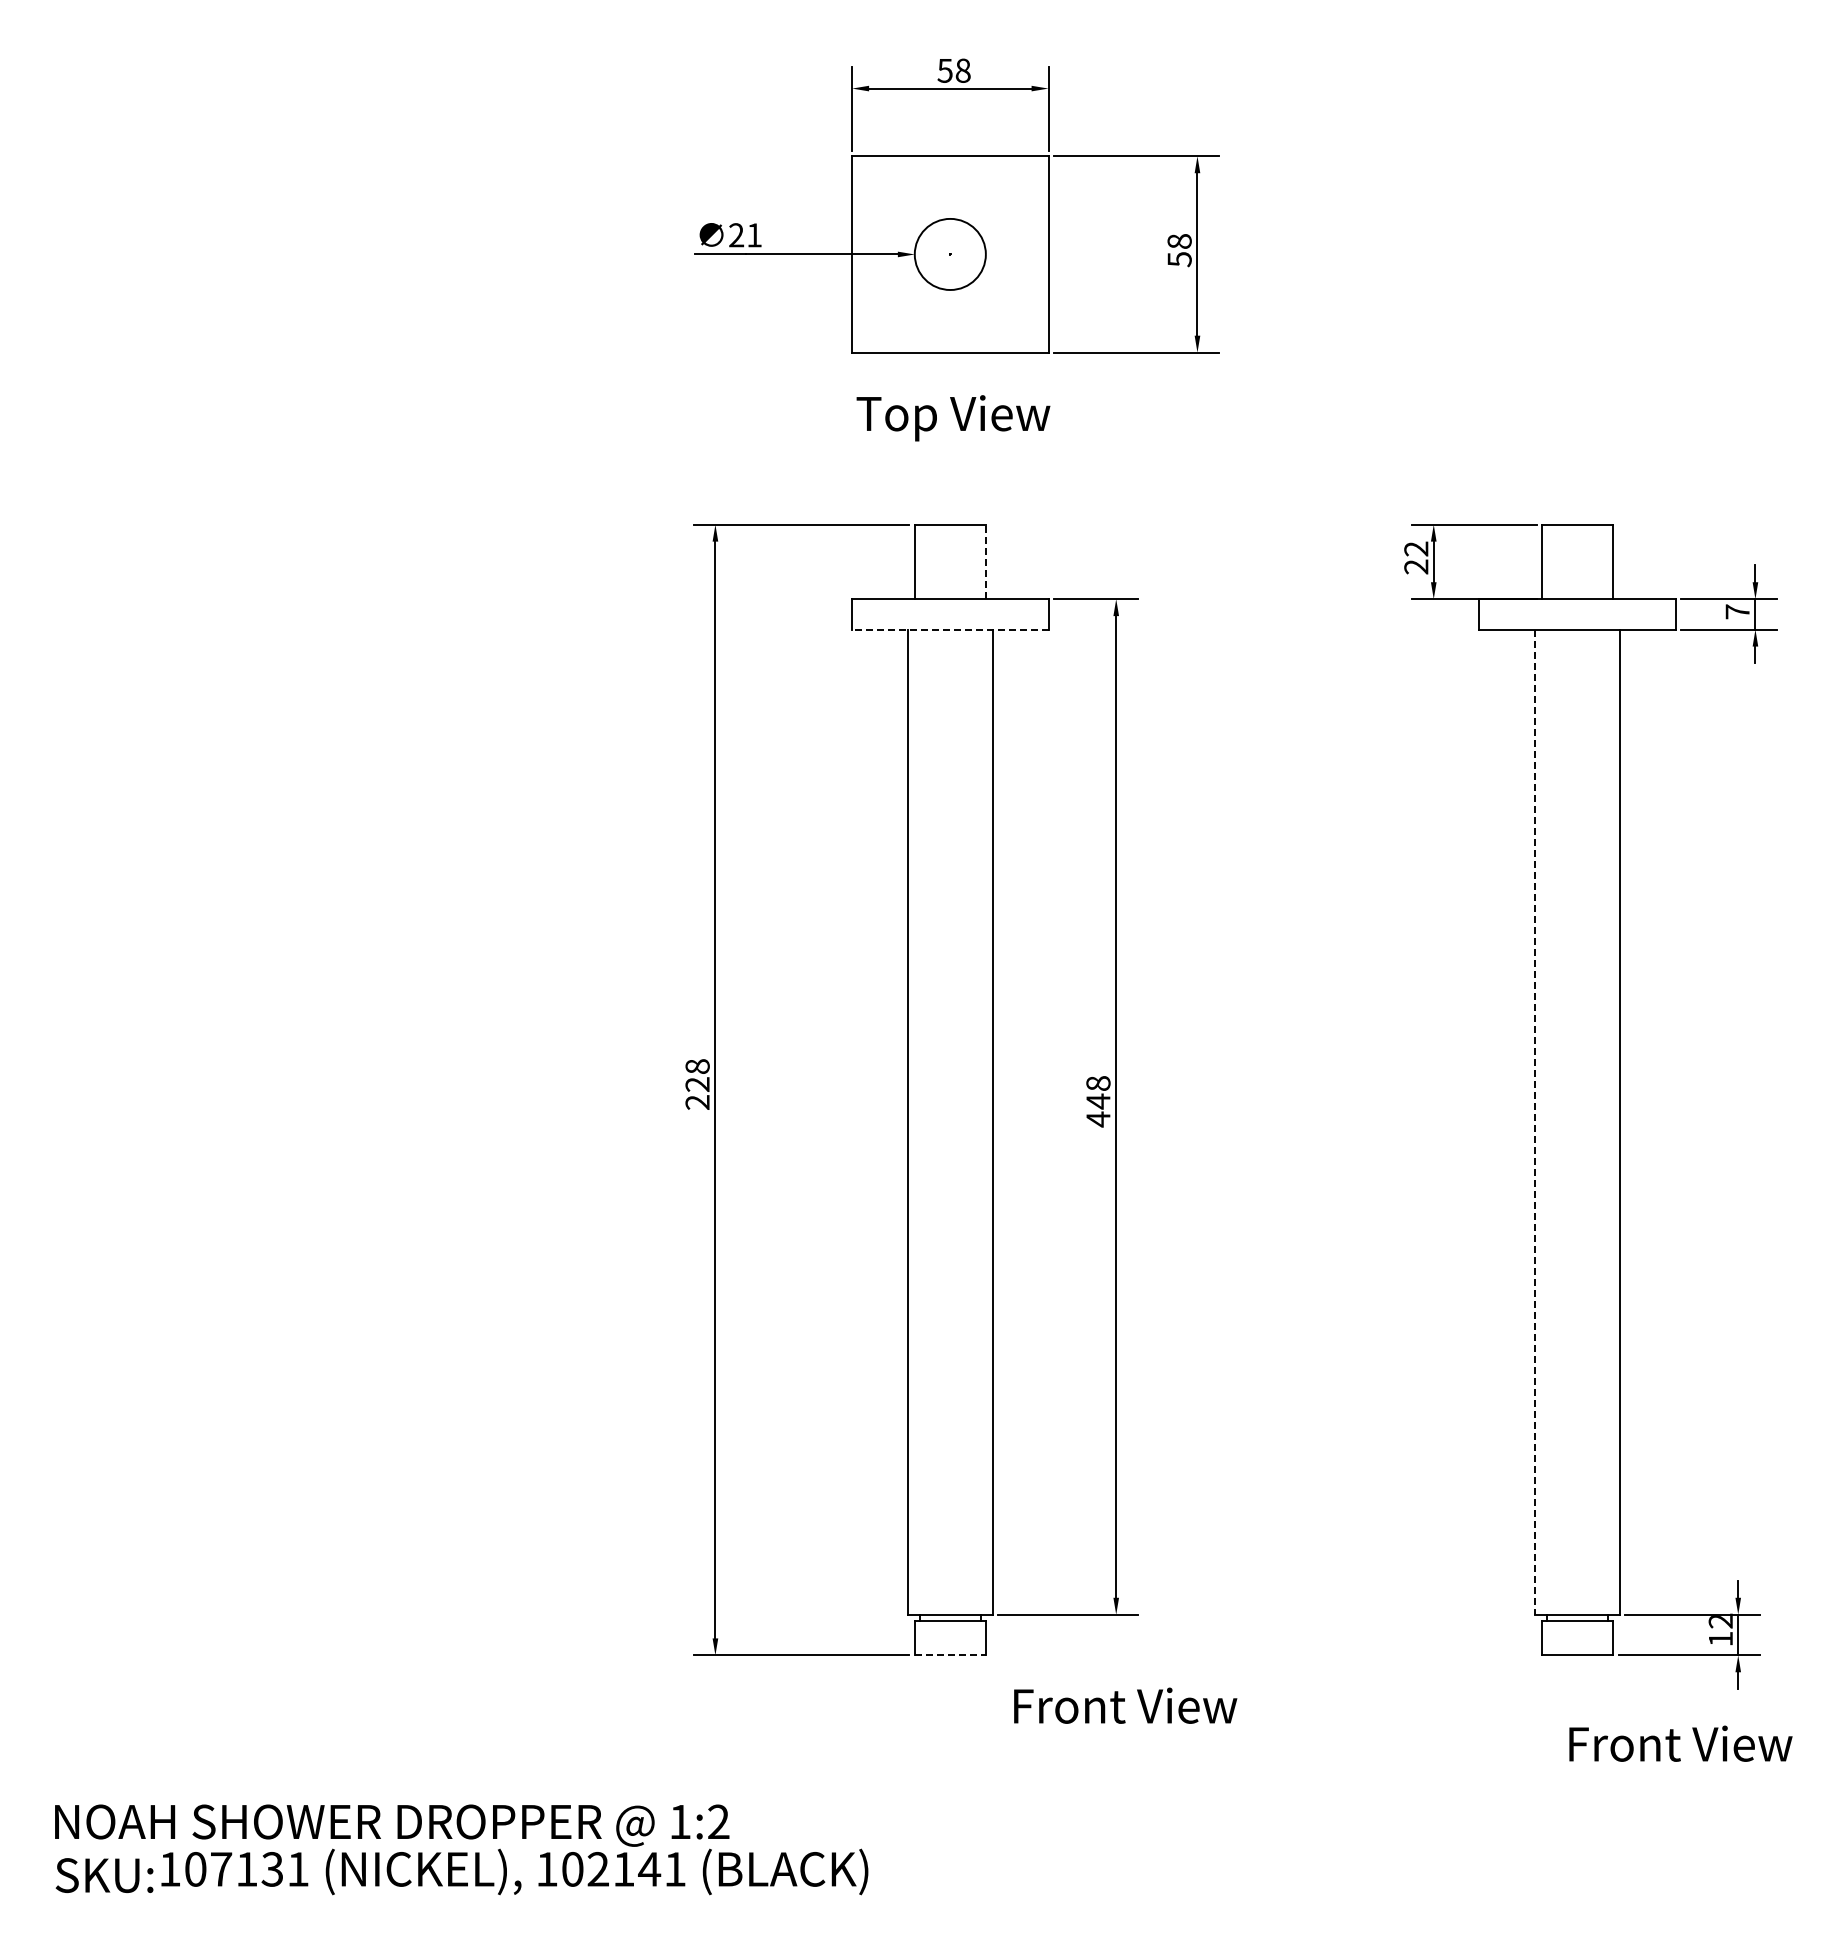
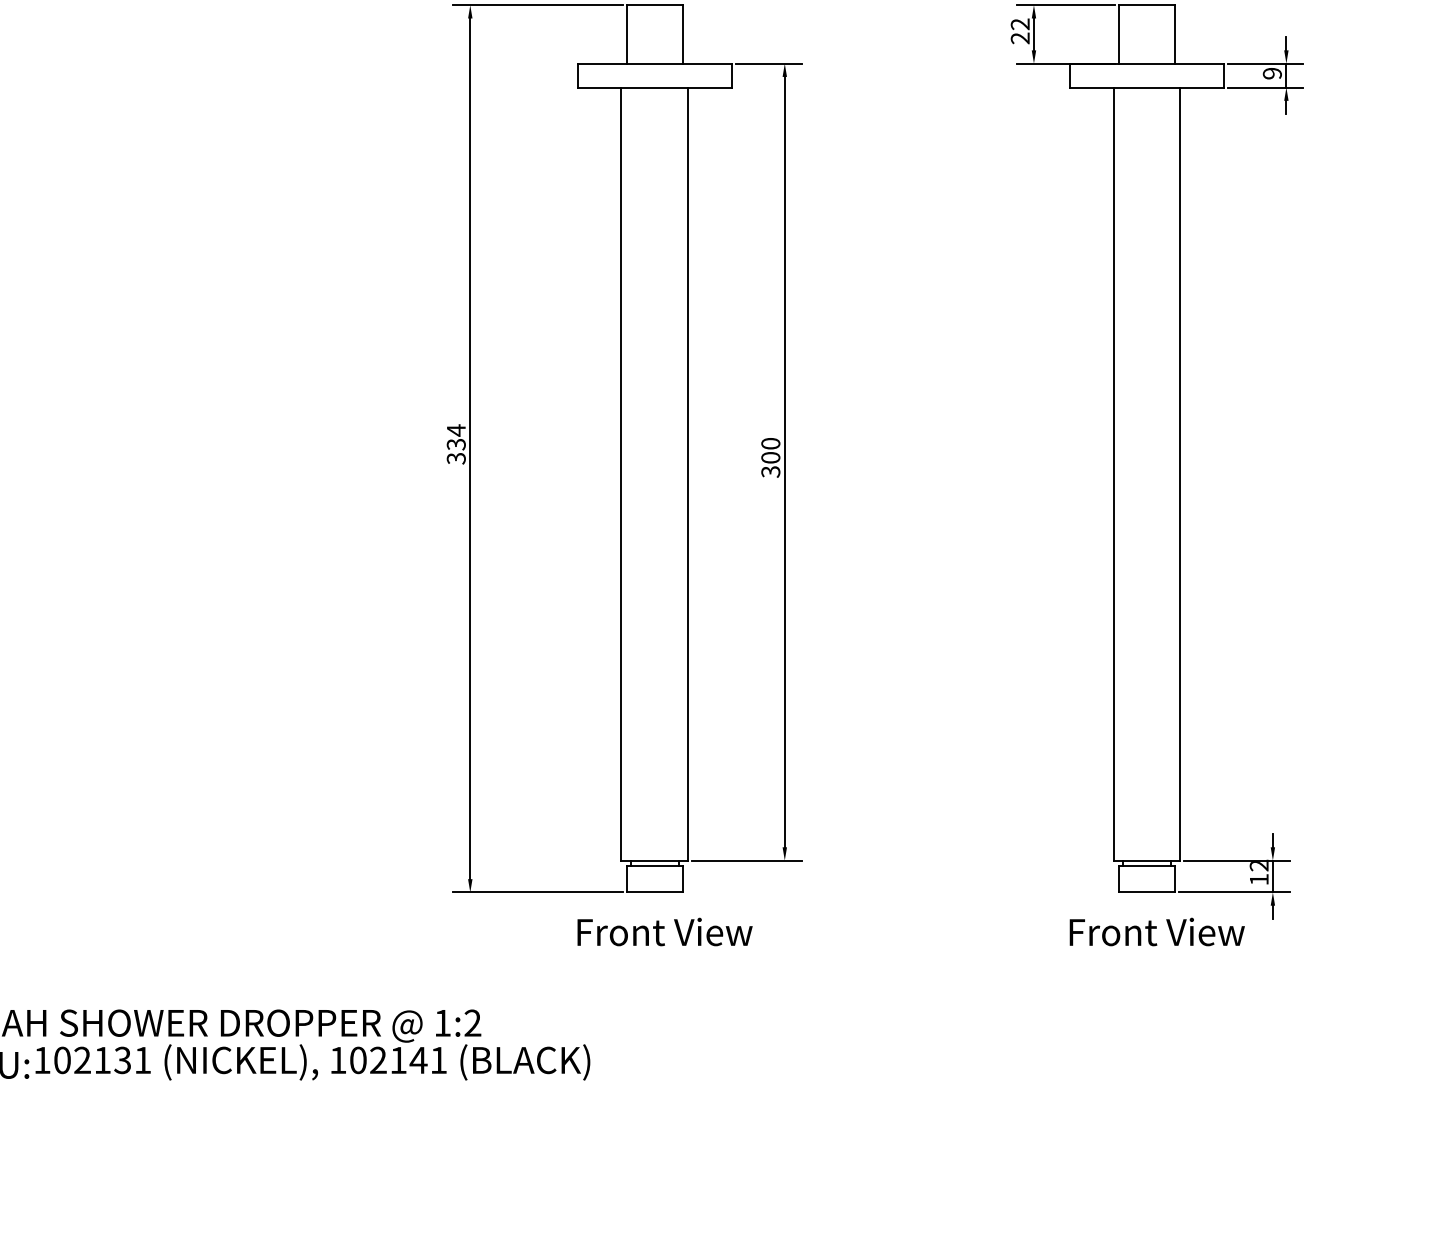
line: (985, 561) -> (682, 34), dashed -> solid
text: (1737, 611) -> (1272, 73), 7 -> 9
line: (949, 629) -> (653, 87), dashed -> solid
text: (697, 1084) -> (456, 444), 228 -> 334
text: (1098, 1101) -> (770, 457), 448 -> 300
line: (1535, 1122) -> (1113, 474), dashed -> solid
line: (950, 1655) -> (654, 892), dashed -> solid
text: (1125, 1705) -> (664, 931), moved
text: (1680, 1743) -> (1156, 931), moved
text: (221, 1869) -> (82, 1060), 107131 -> 102131

